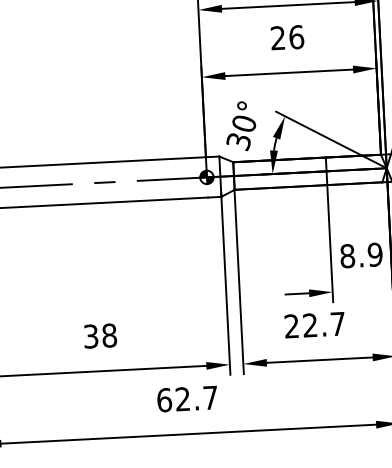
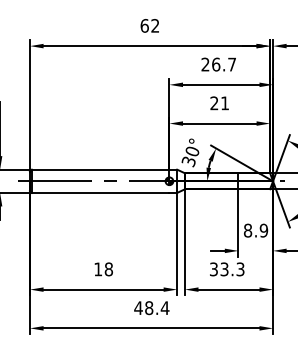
text: (297, 37) -> (225, 103), 26 -> 21
text: (315, 325) -> (227, 269), 22.7 -> 33.3
text: (91, 336) -> (98, 269), 38 -> 18
text: (186, 399) -> (151, 308), 62.7 -> 48.4

